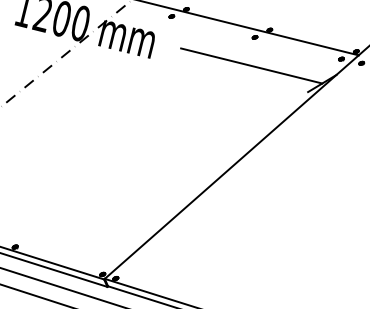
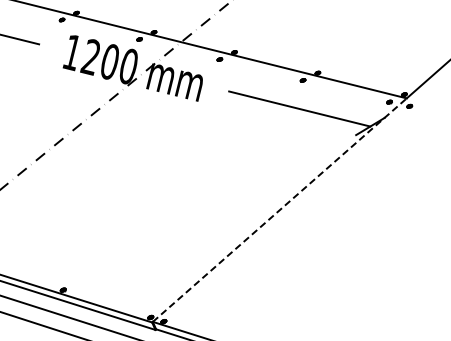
line: (232, 166) -> (280, 209), solid -> dashed

